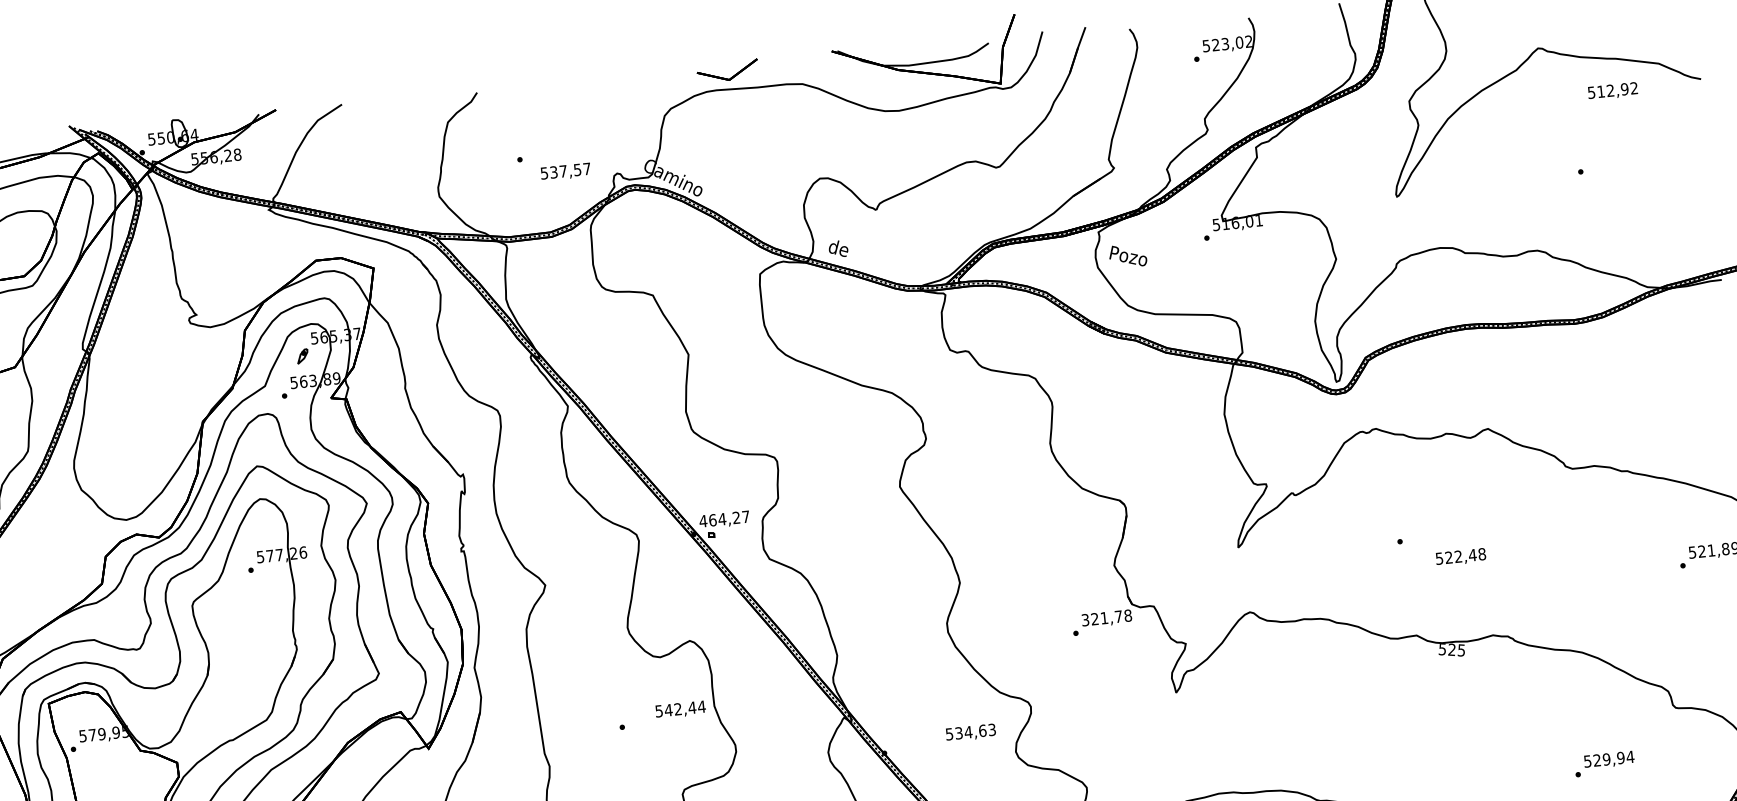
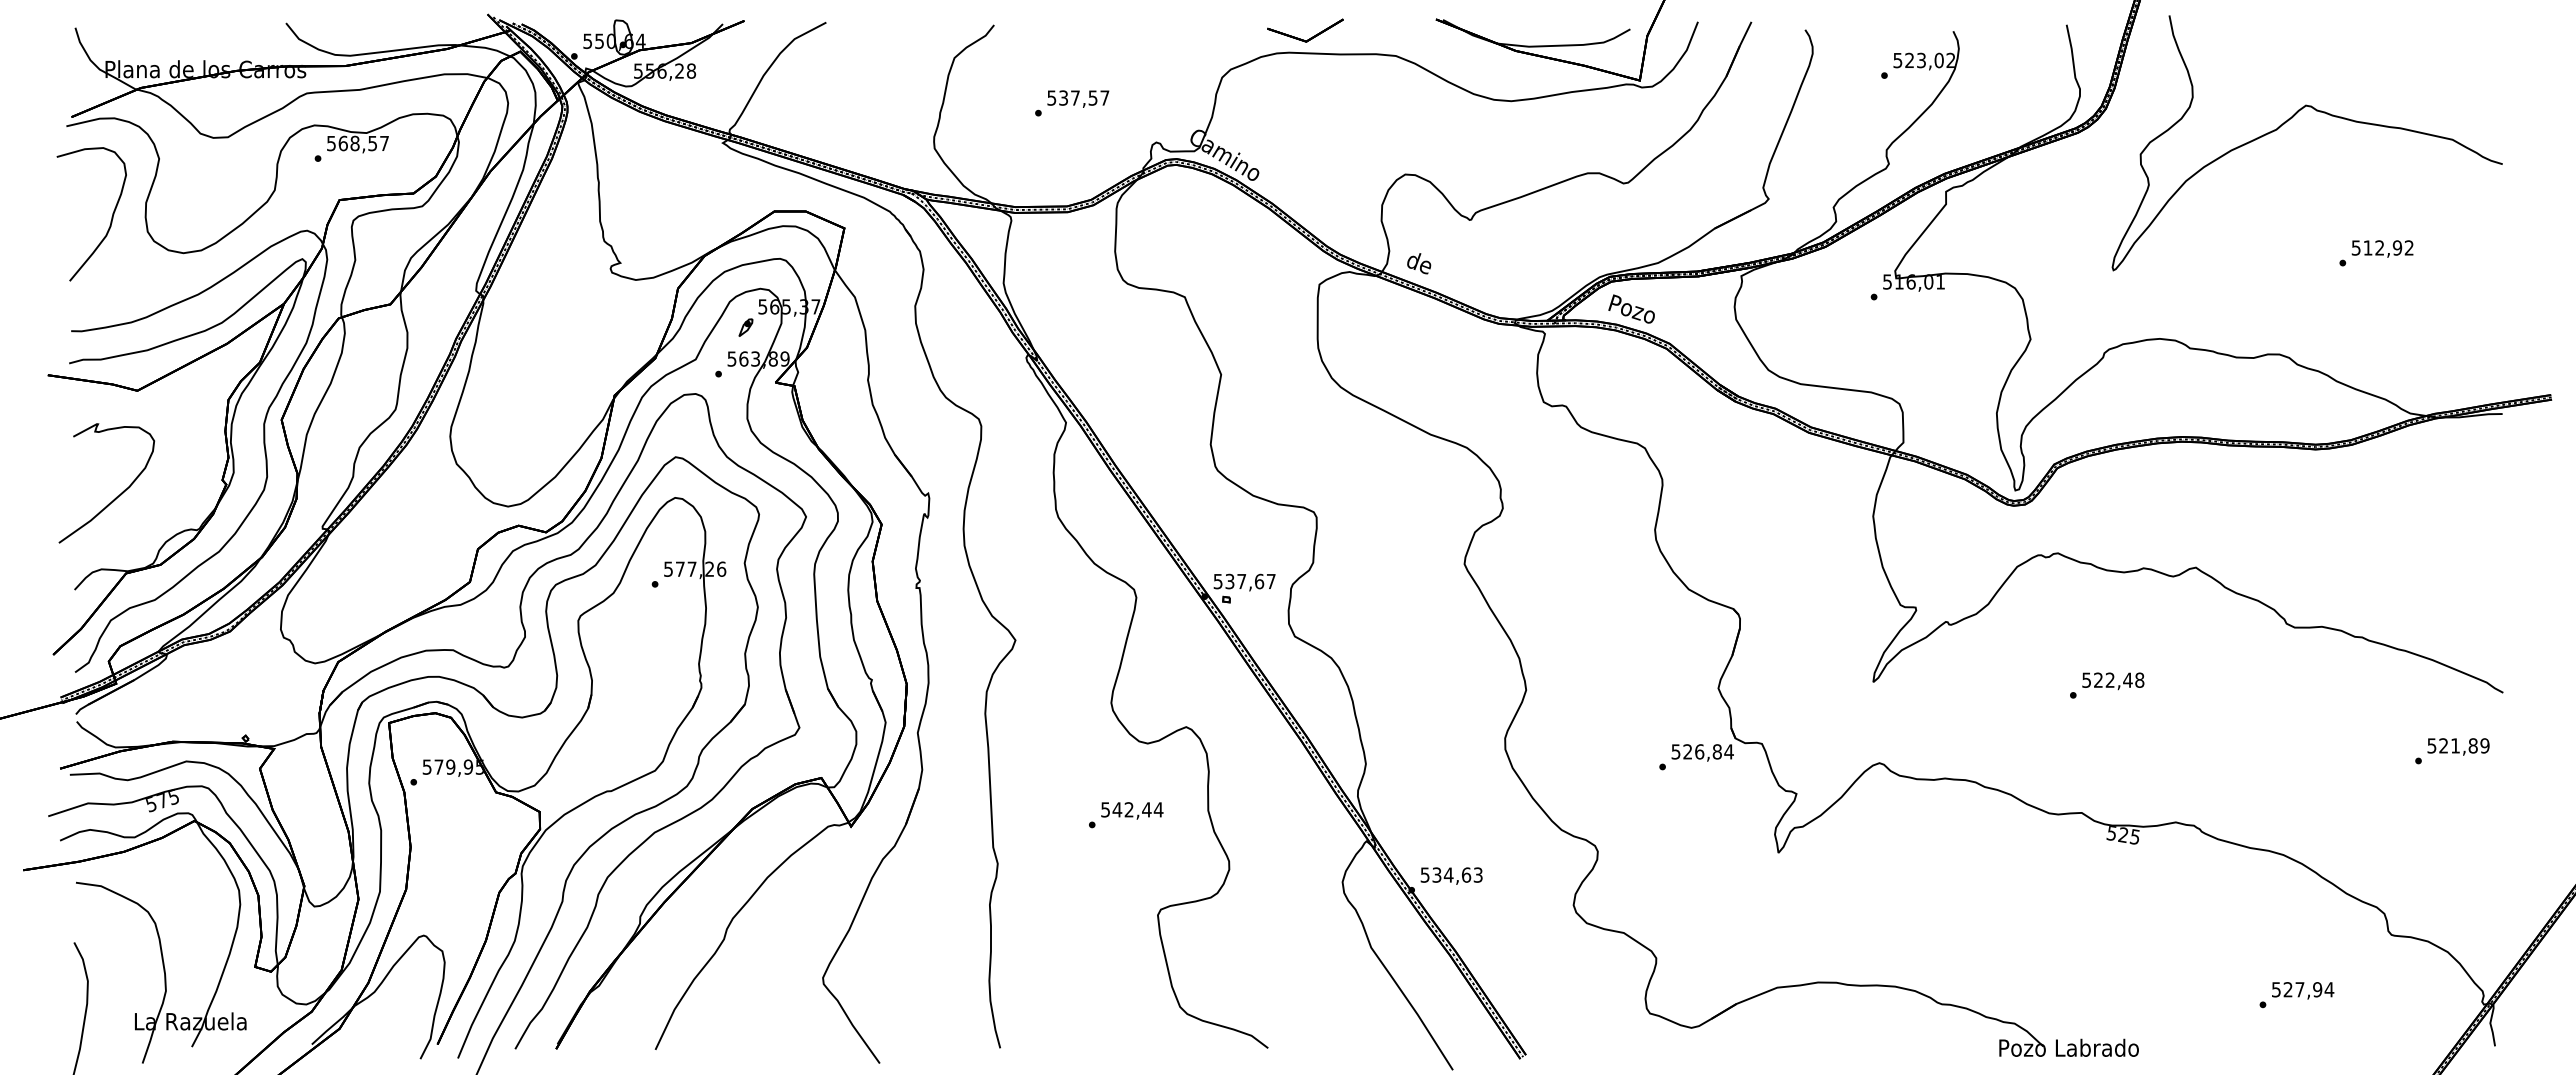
text: (1612, 90) -> (2382, 248), moved
text: (565, 171) -> (1078, 98), moved
text: (1127, 255) -> (1631, 308), moved
text: (719, 519) -> (1238, 581), 464,27 -> 537,67
text: (1461, 557) -> (2113, 681), moved
text: (1106, 617) -> (1702, 751), 321,78 -> 526,84
text: (680, 709) -> (1132, 810), moved
text: (970, 732) -> (1451, 875), moved
text: (1606, 759) -> (2299, 989), 529,94 -> 527,94

